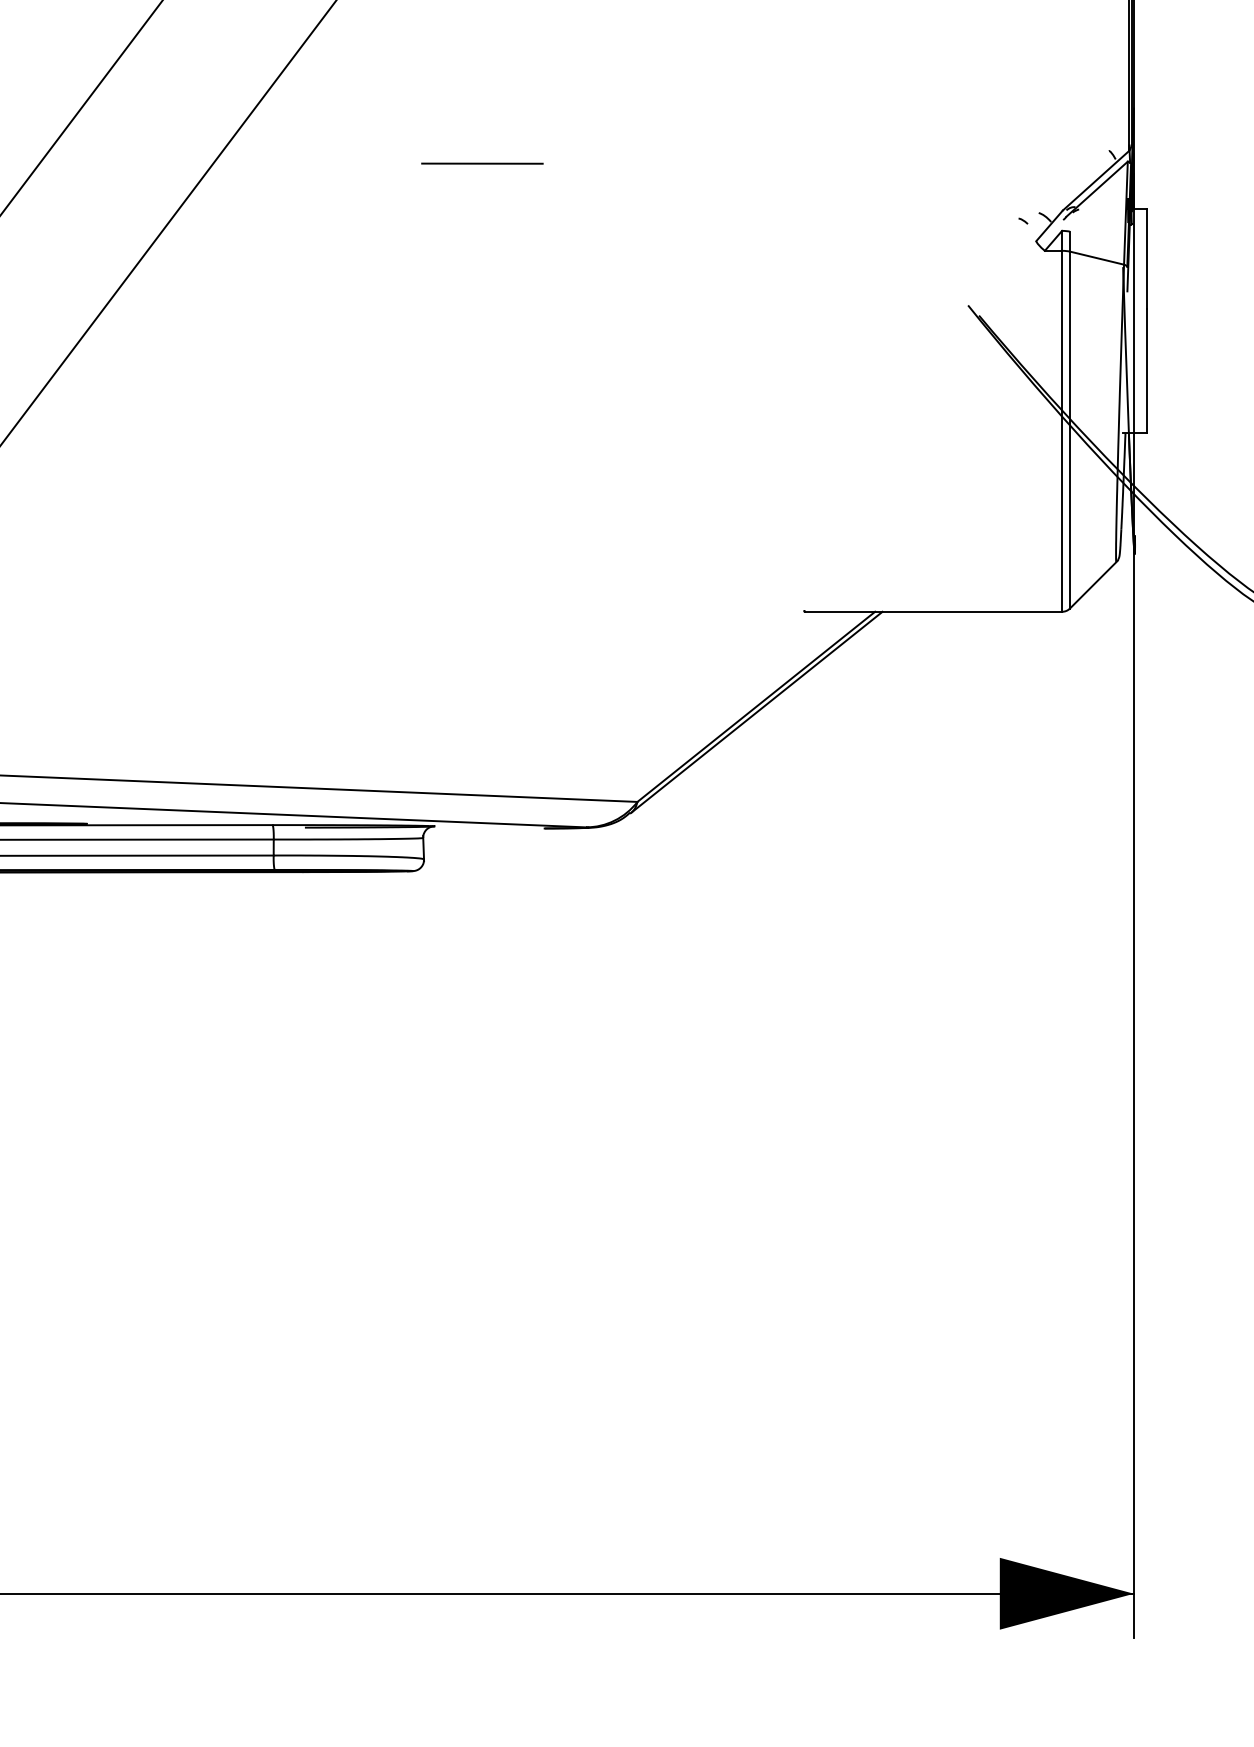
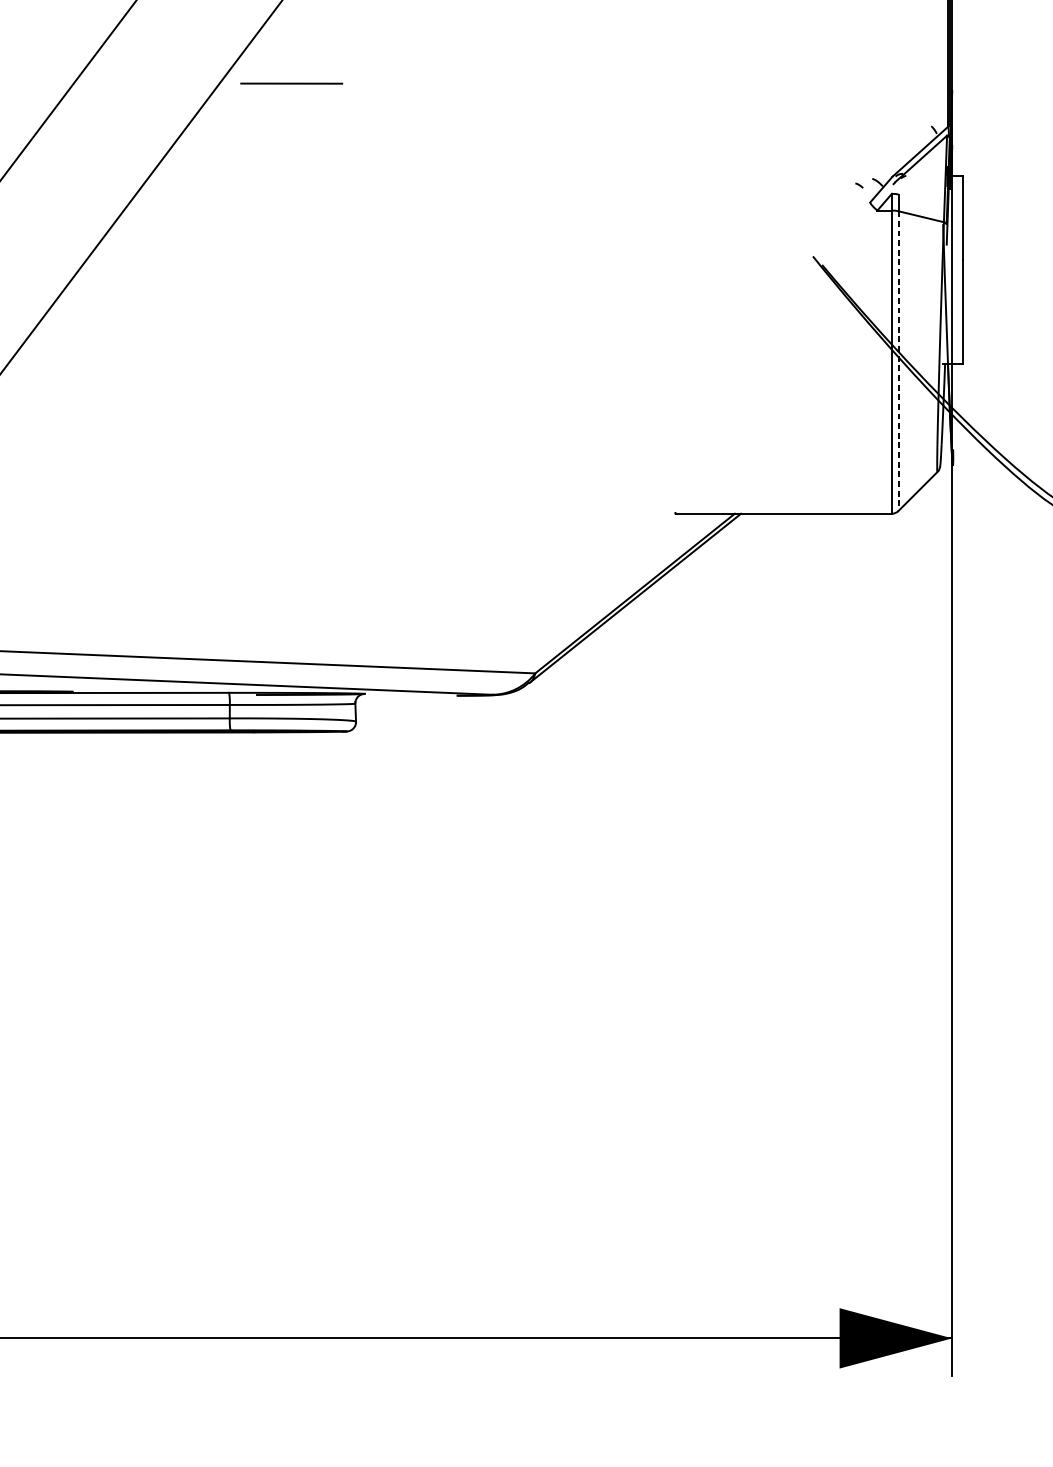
line: (482, 163) -> (291, 83), moved
line: (1070, 430) -> (898, 361), solid -> dashed

